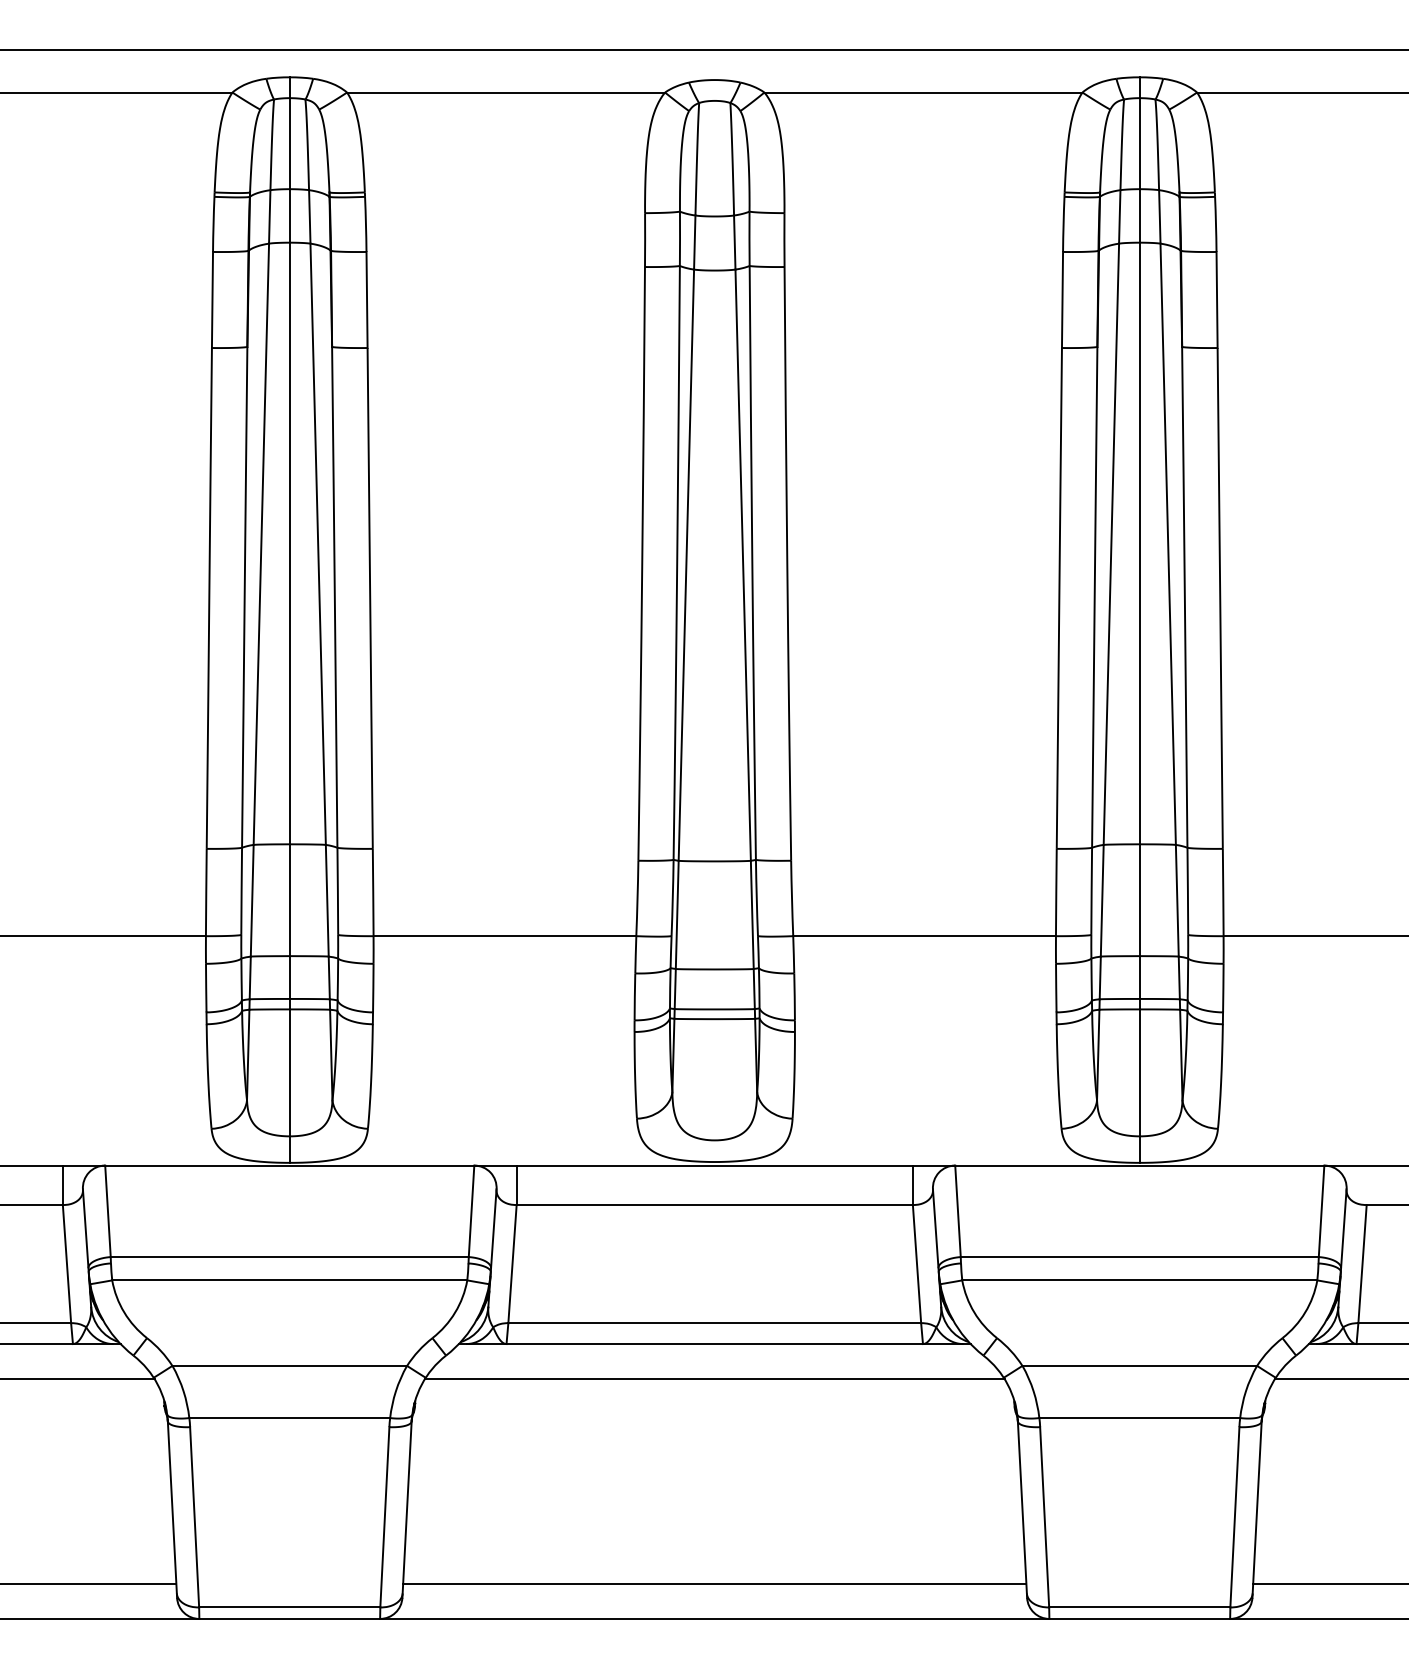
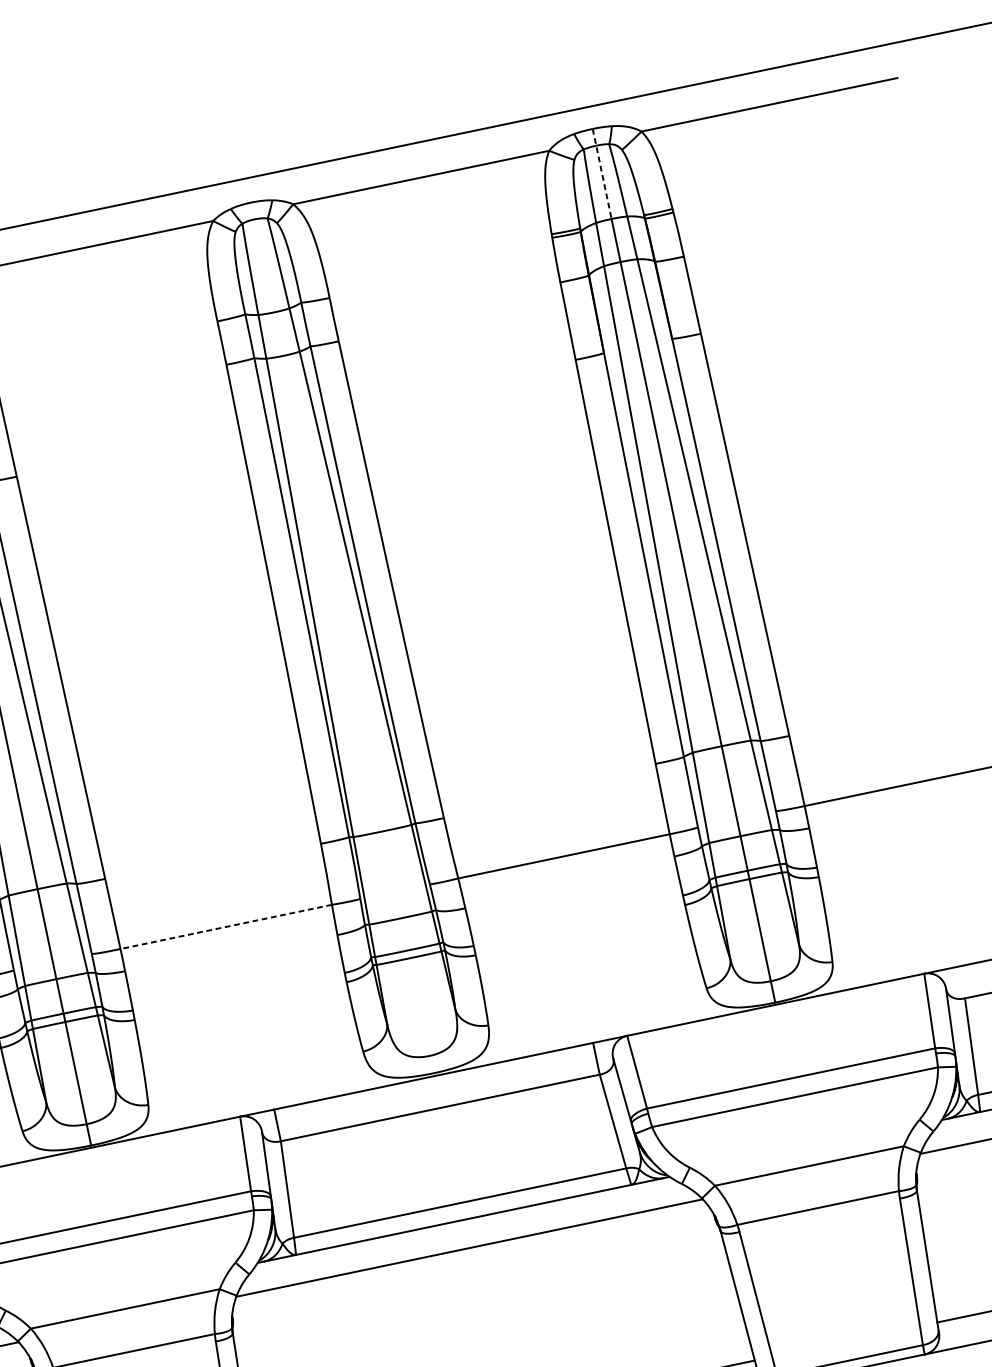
line: (1139, 133) -> (601, 174), solid -> dashed
line: (504, 936) -> (225, 927), solid -> dashed

